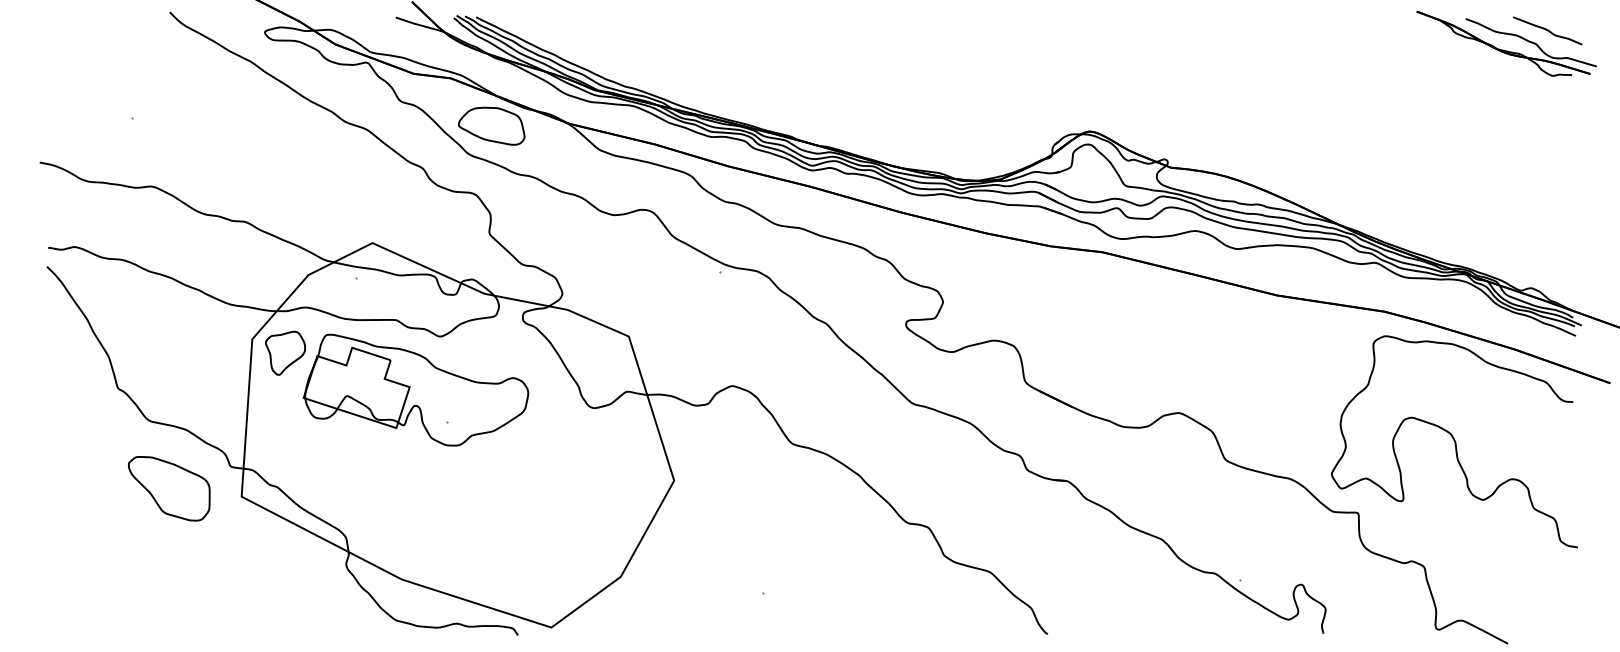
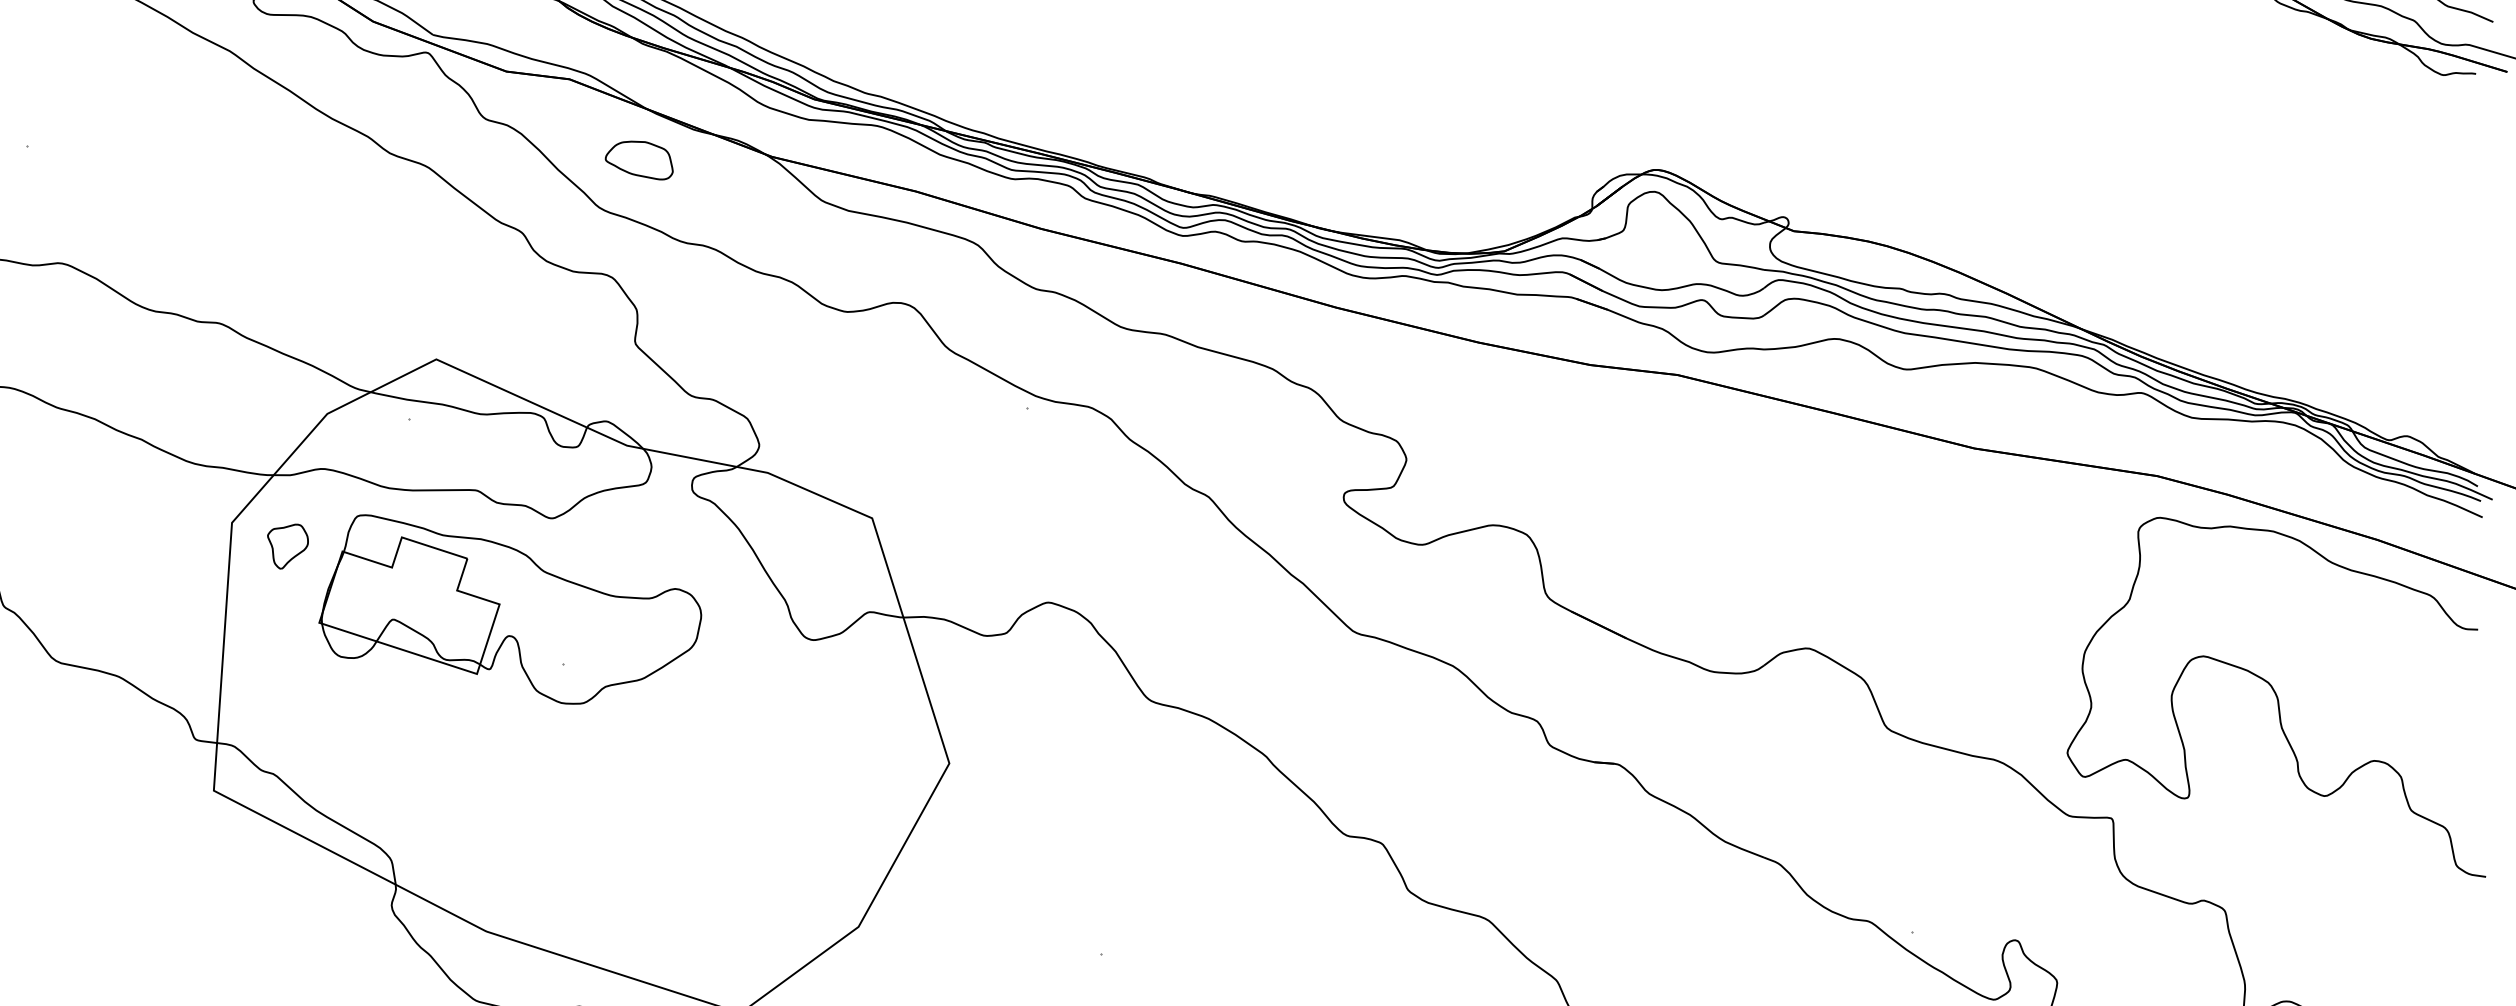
part: (491, 125) -> (638, 159), size x0.6
part: (284, 352) -> (286, 545), size x0.6
part: (169, 488) -> (91, 776), removed

